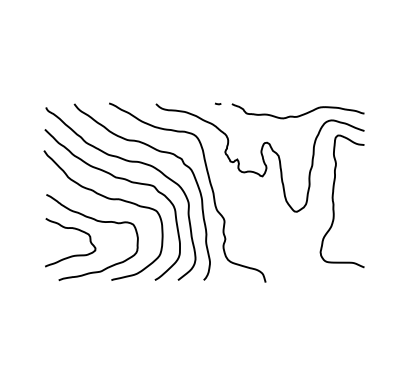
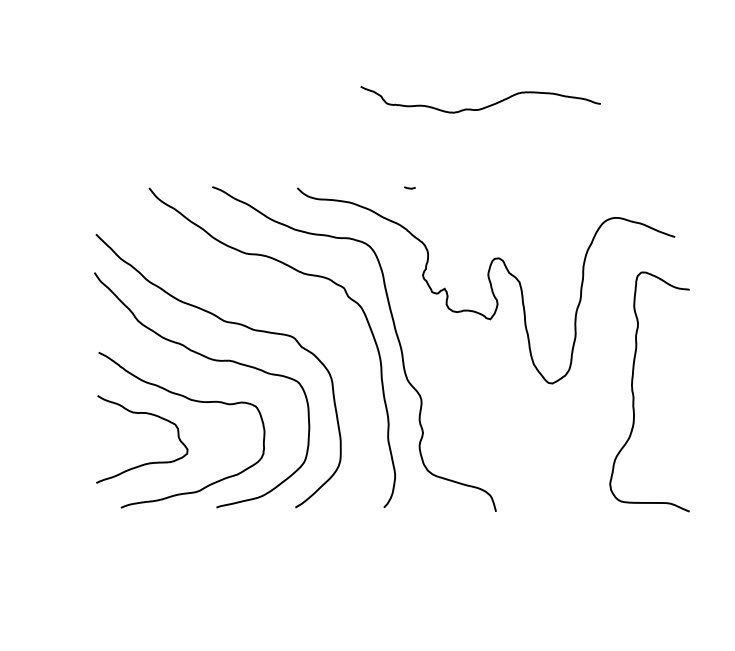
curve: (297, 115) -> (479, 107), moved
curve: (129, 162) -> (249, 294), removed
curve: (334, 202) -> (635, 393), moved

